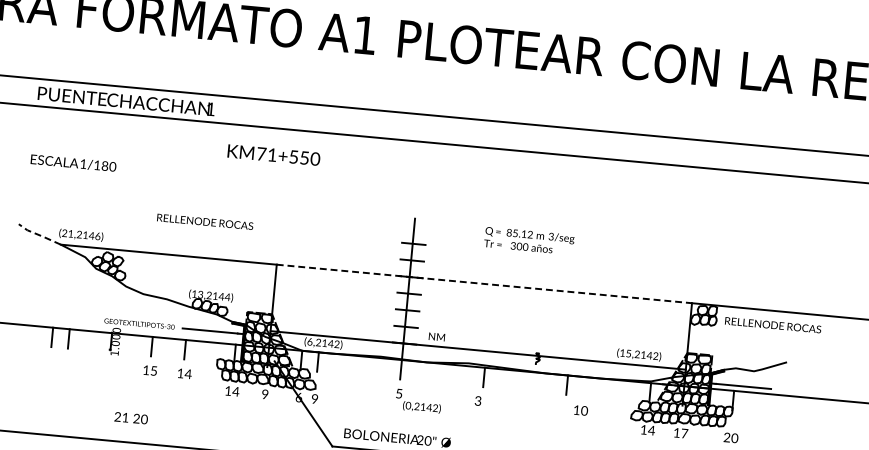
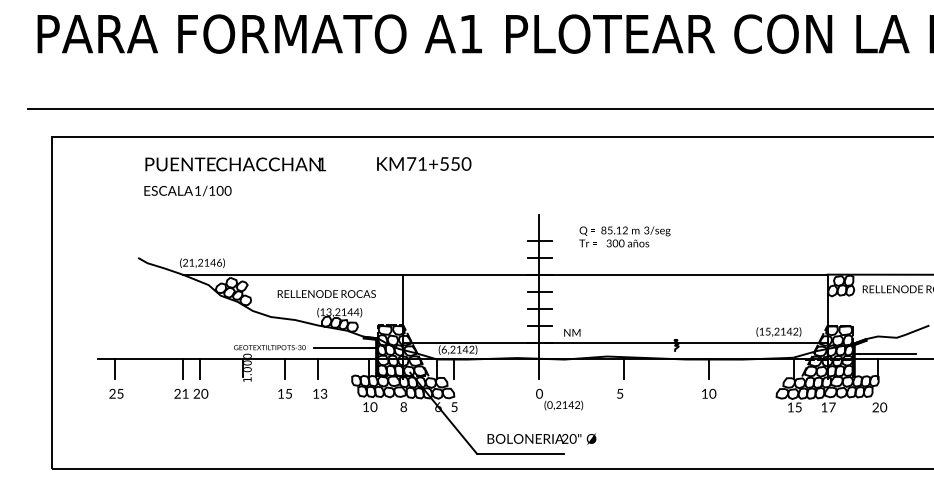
text: (126, 101) -> (235, 164), moved
text: (274, 154) -> (424, 163), moved
text: (104, 166) -> (219, 191), 1/180 -> 1/100
text: (204, 221) -> (326, 293), moved
line: (38, 234) -> (159, 266), dashed -> solid
text: (528, 240) -> (624, 236), moved
line: (484, 283) -> (615, 274), dashed -> solid
text: (187, 373) -> (323, 393), 14 -> 13
text: (235, 392) -> (373, 407), 14 -> 10
text: (399, 393) -> (539, 393), 5 -> 0
text: (264, 395) -> (403, 408), 9 -> 8
text: (314, 399) -> (454, 407), 9 -> 5
text: (478, 400) -> (620, 393), 3 -> 5
text: (581, 410) -> (709, 393), moved
text: (131, 417) -> (191, 393), moved
text: (651, 430) -> (798, 407), 14 -> 15

